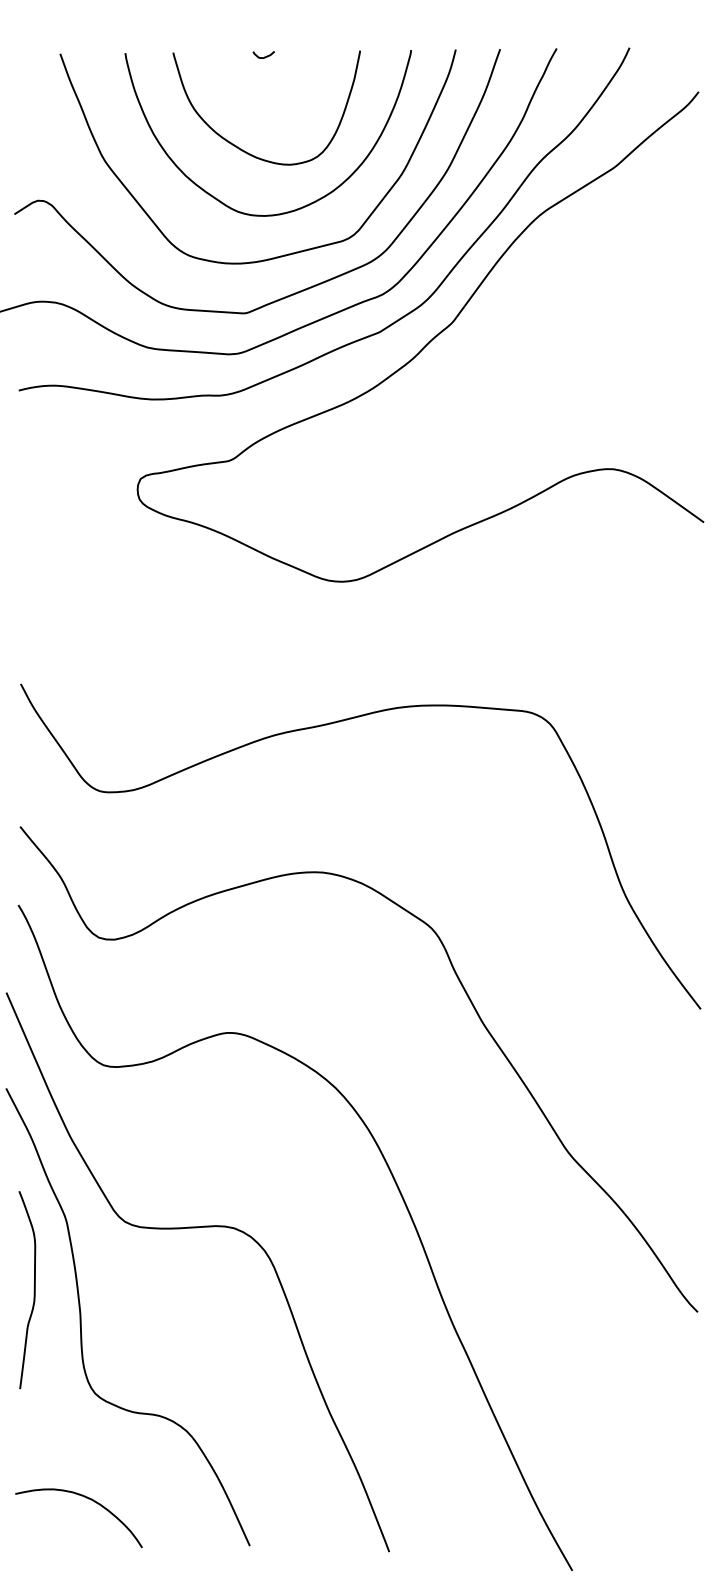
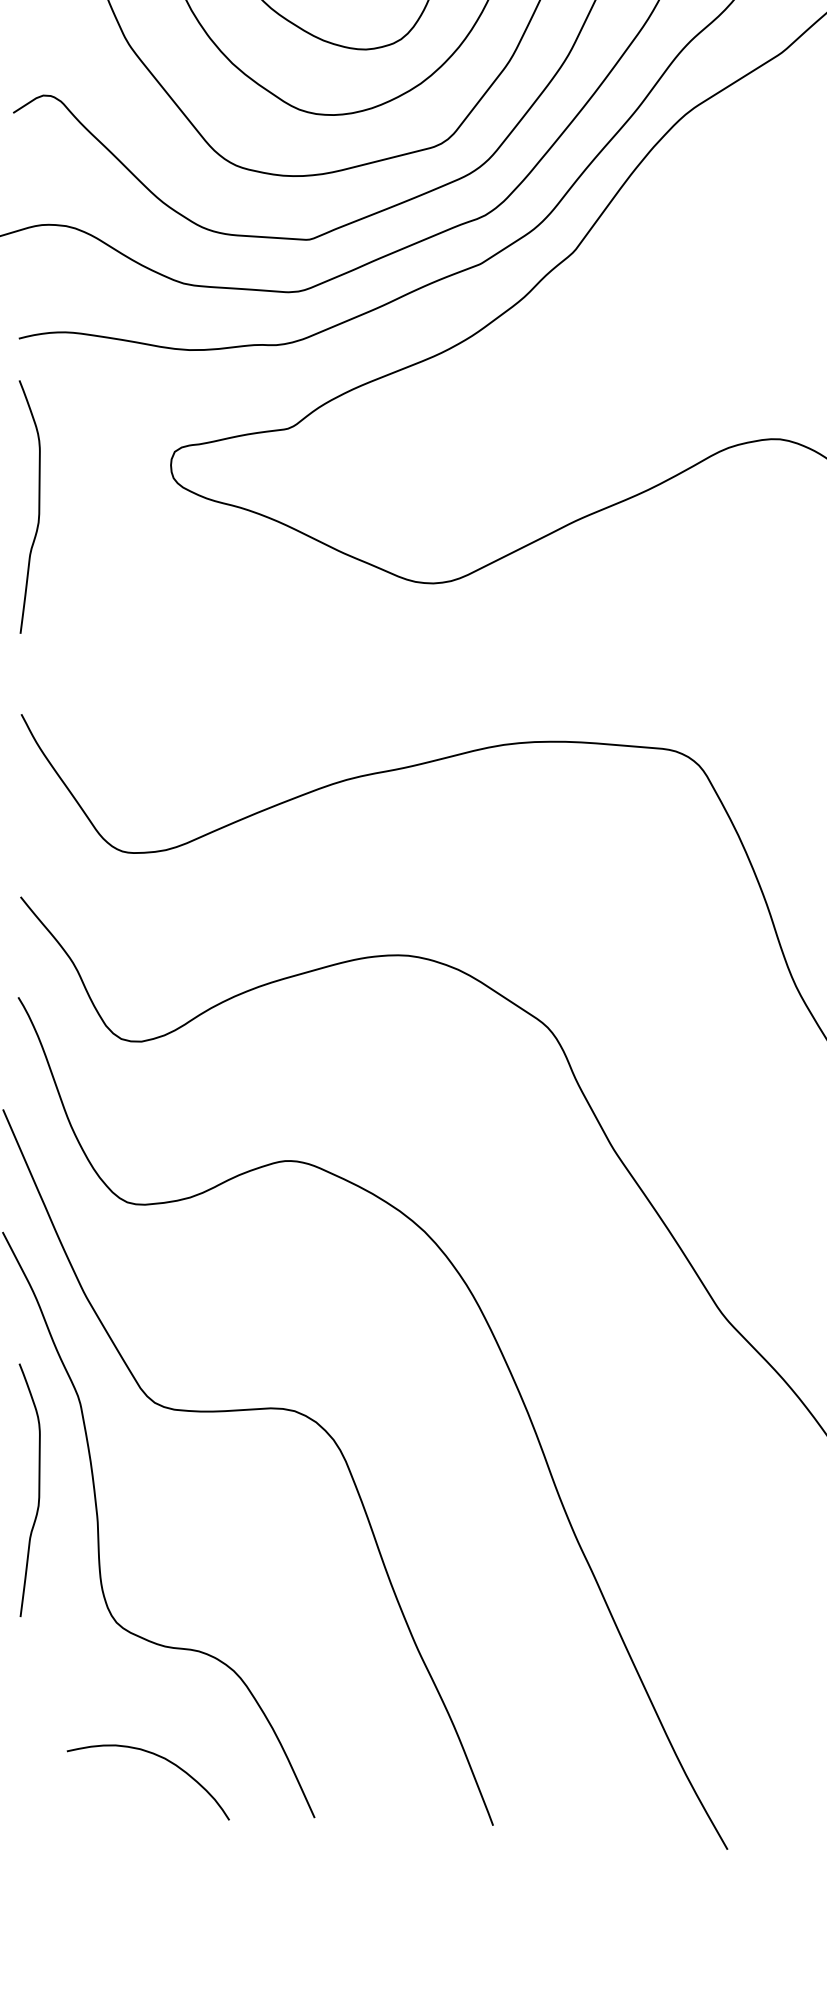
curve: (33, 522) -> (37, 507), added
curve: (88, 1499) -> (160, 1758), moved

